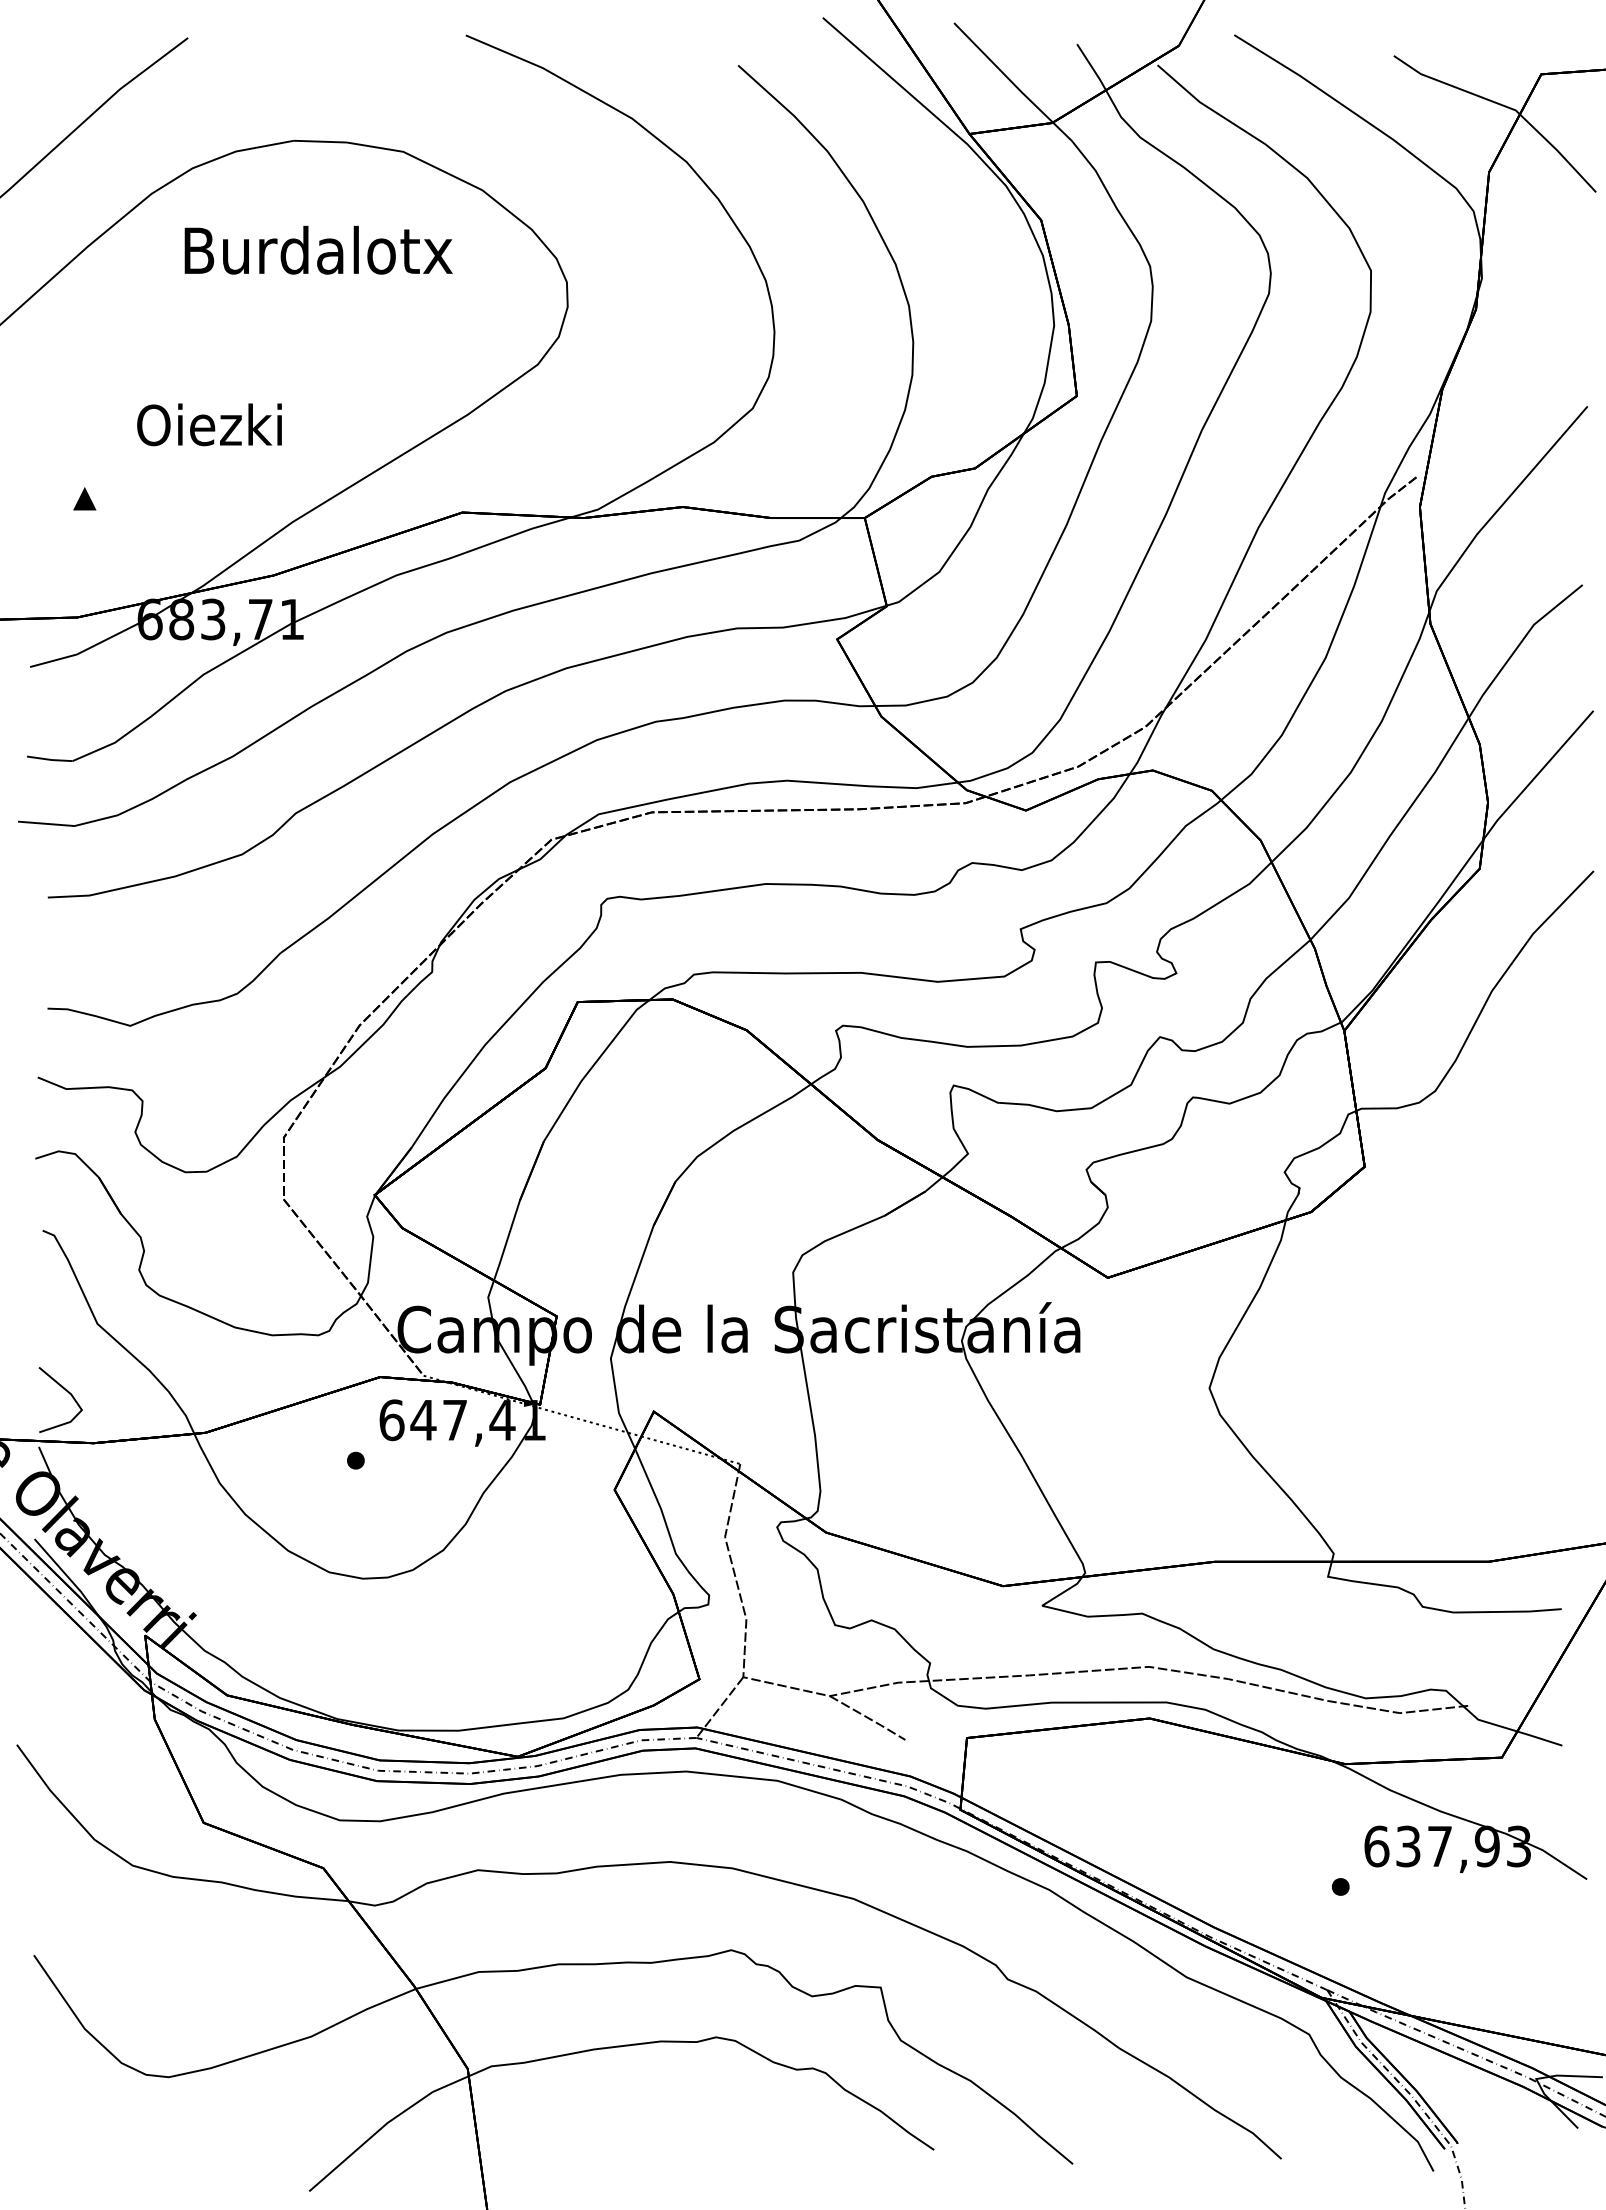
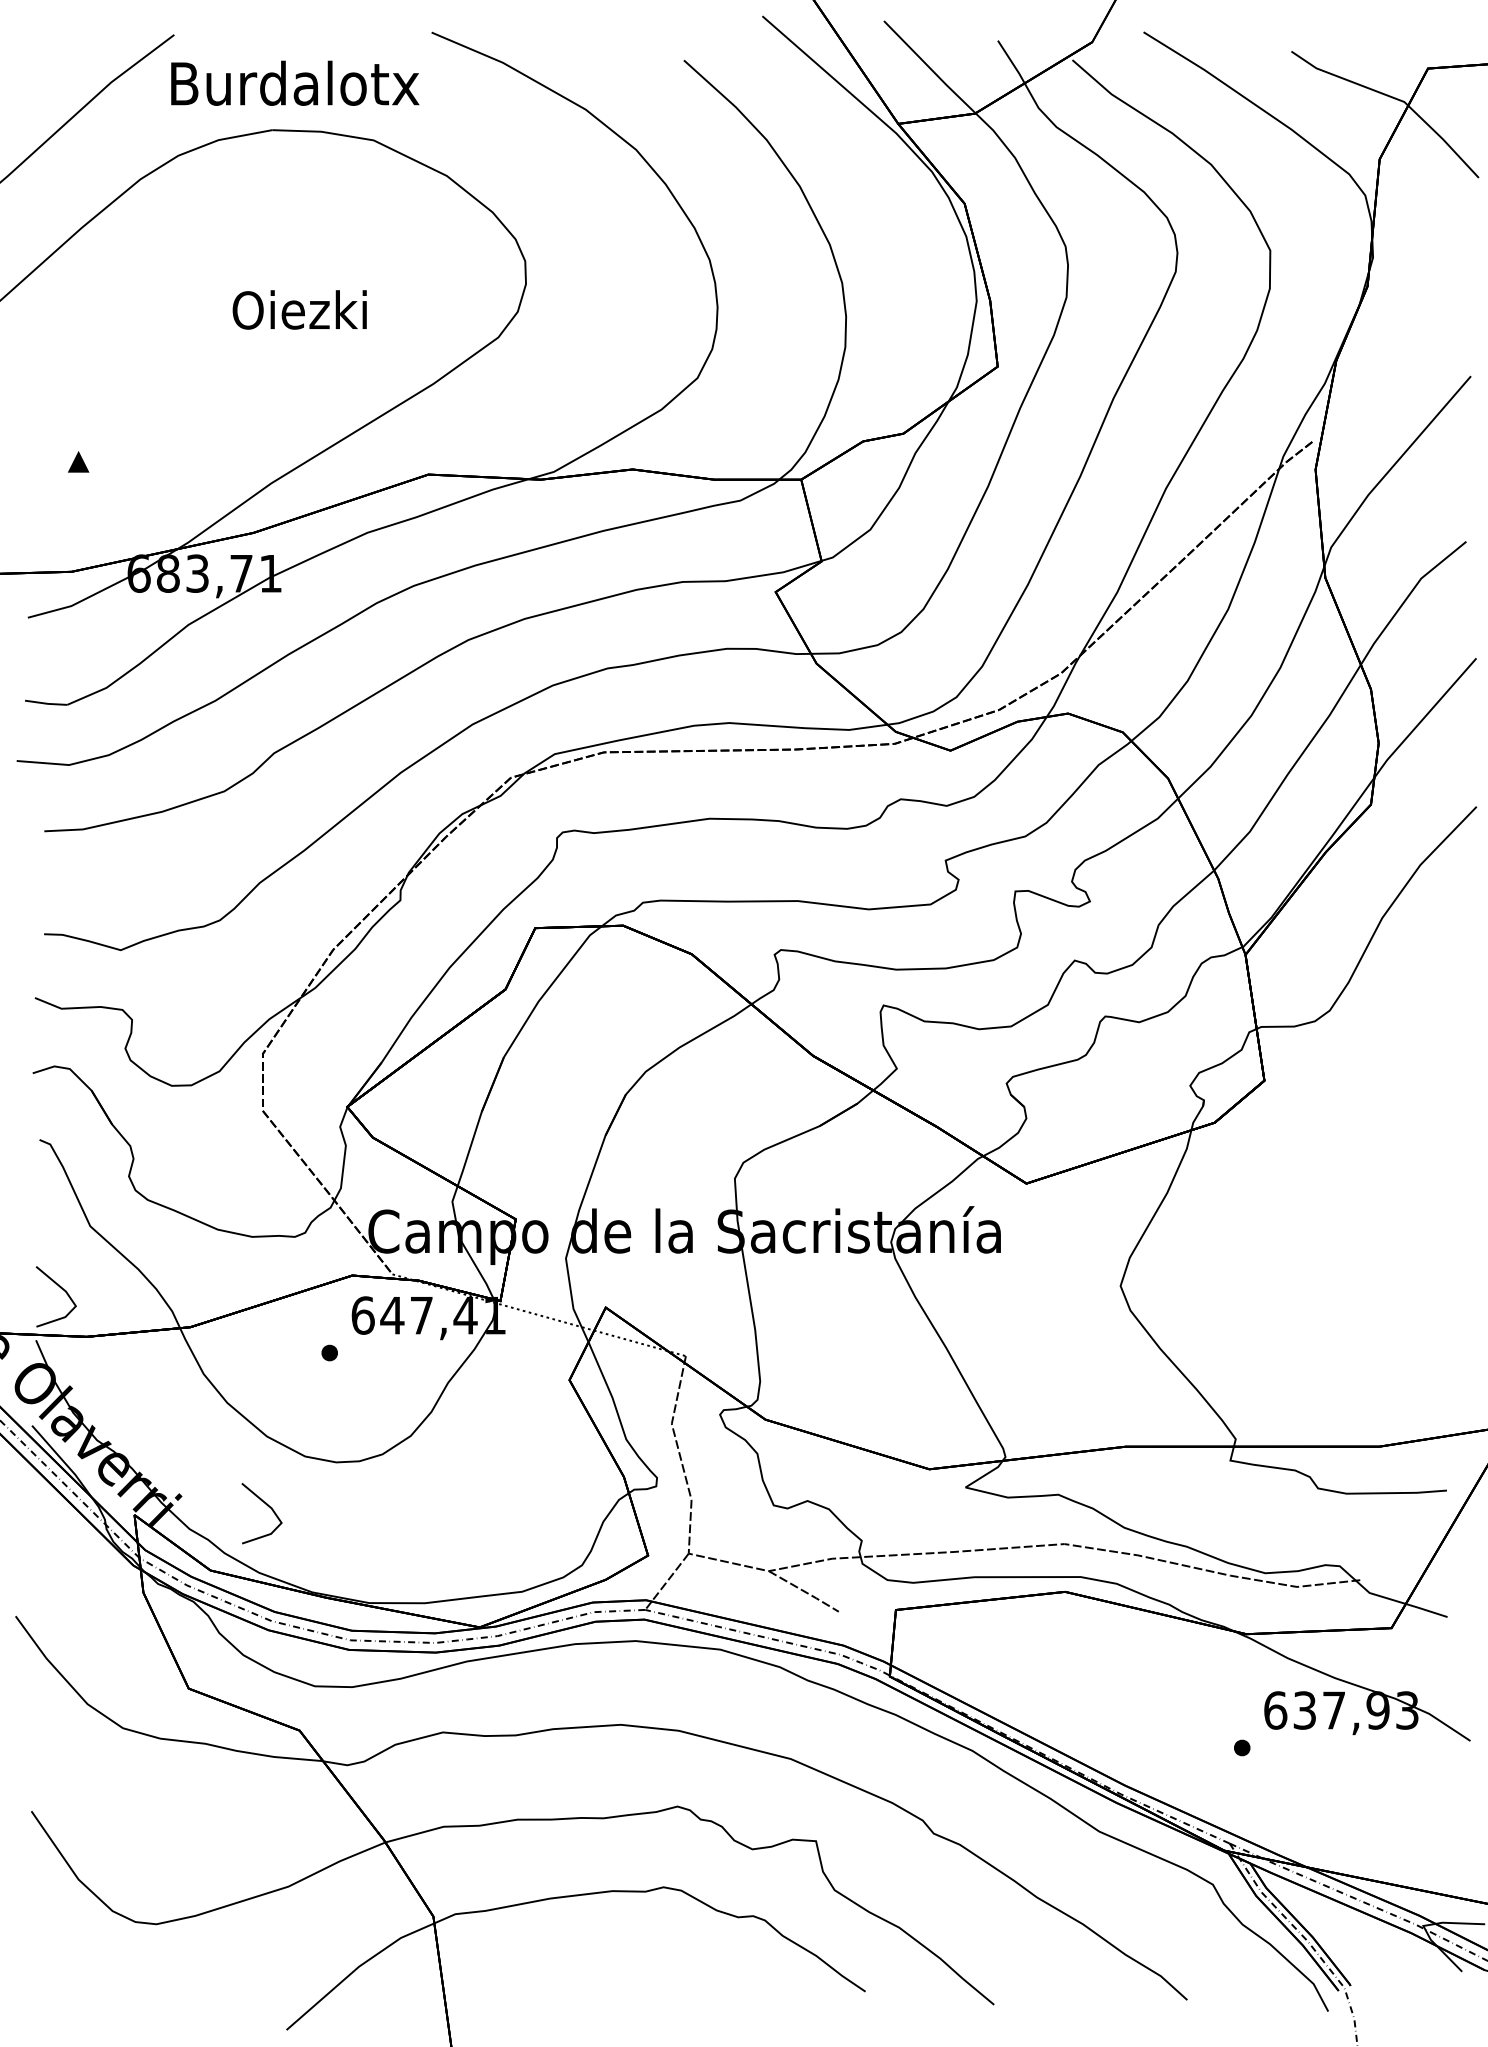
text: (318, 249) -> (295, 82), moved
text: (209, 424) -> (299, 309), moved
line: (289, 1626) -> (268, 1506), added

